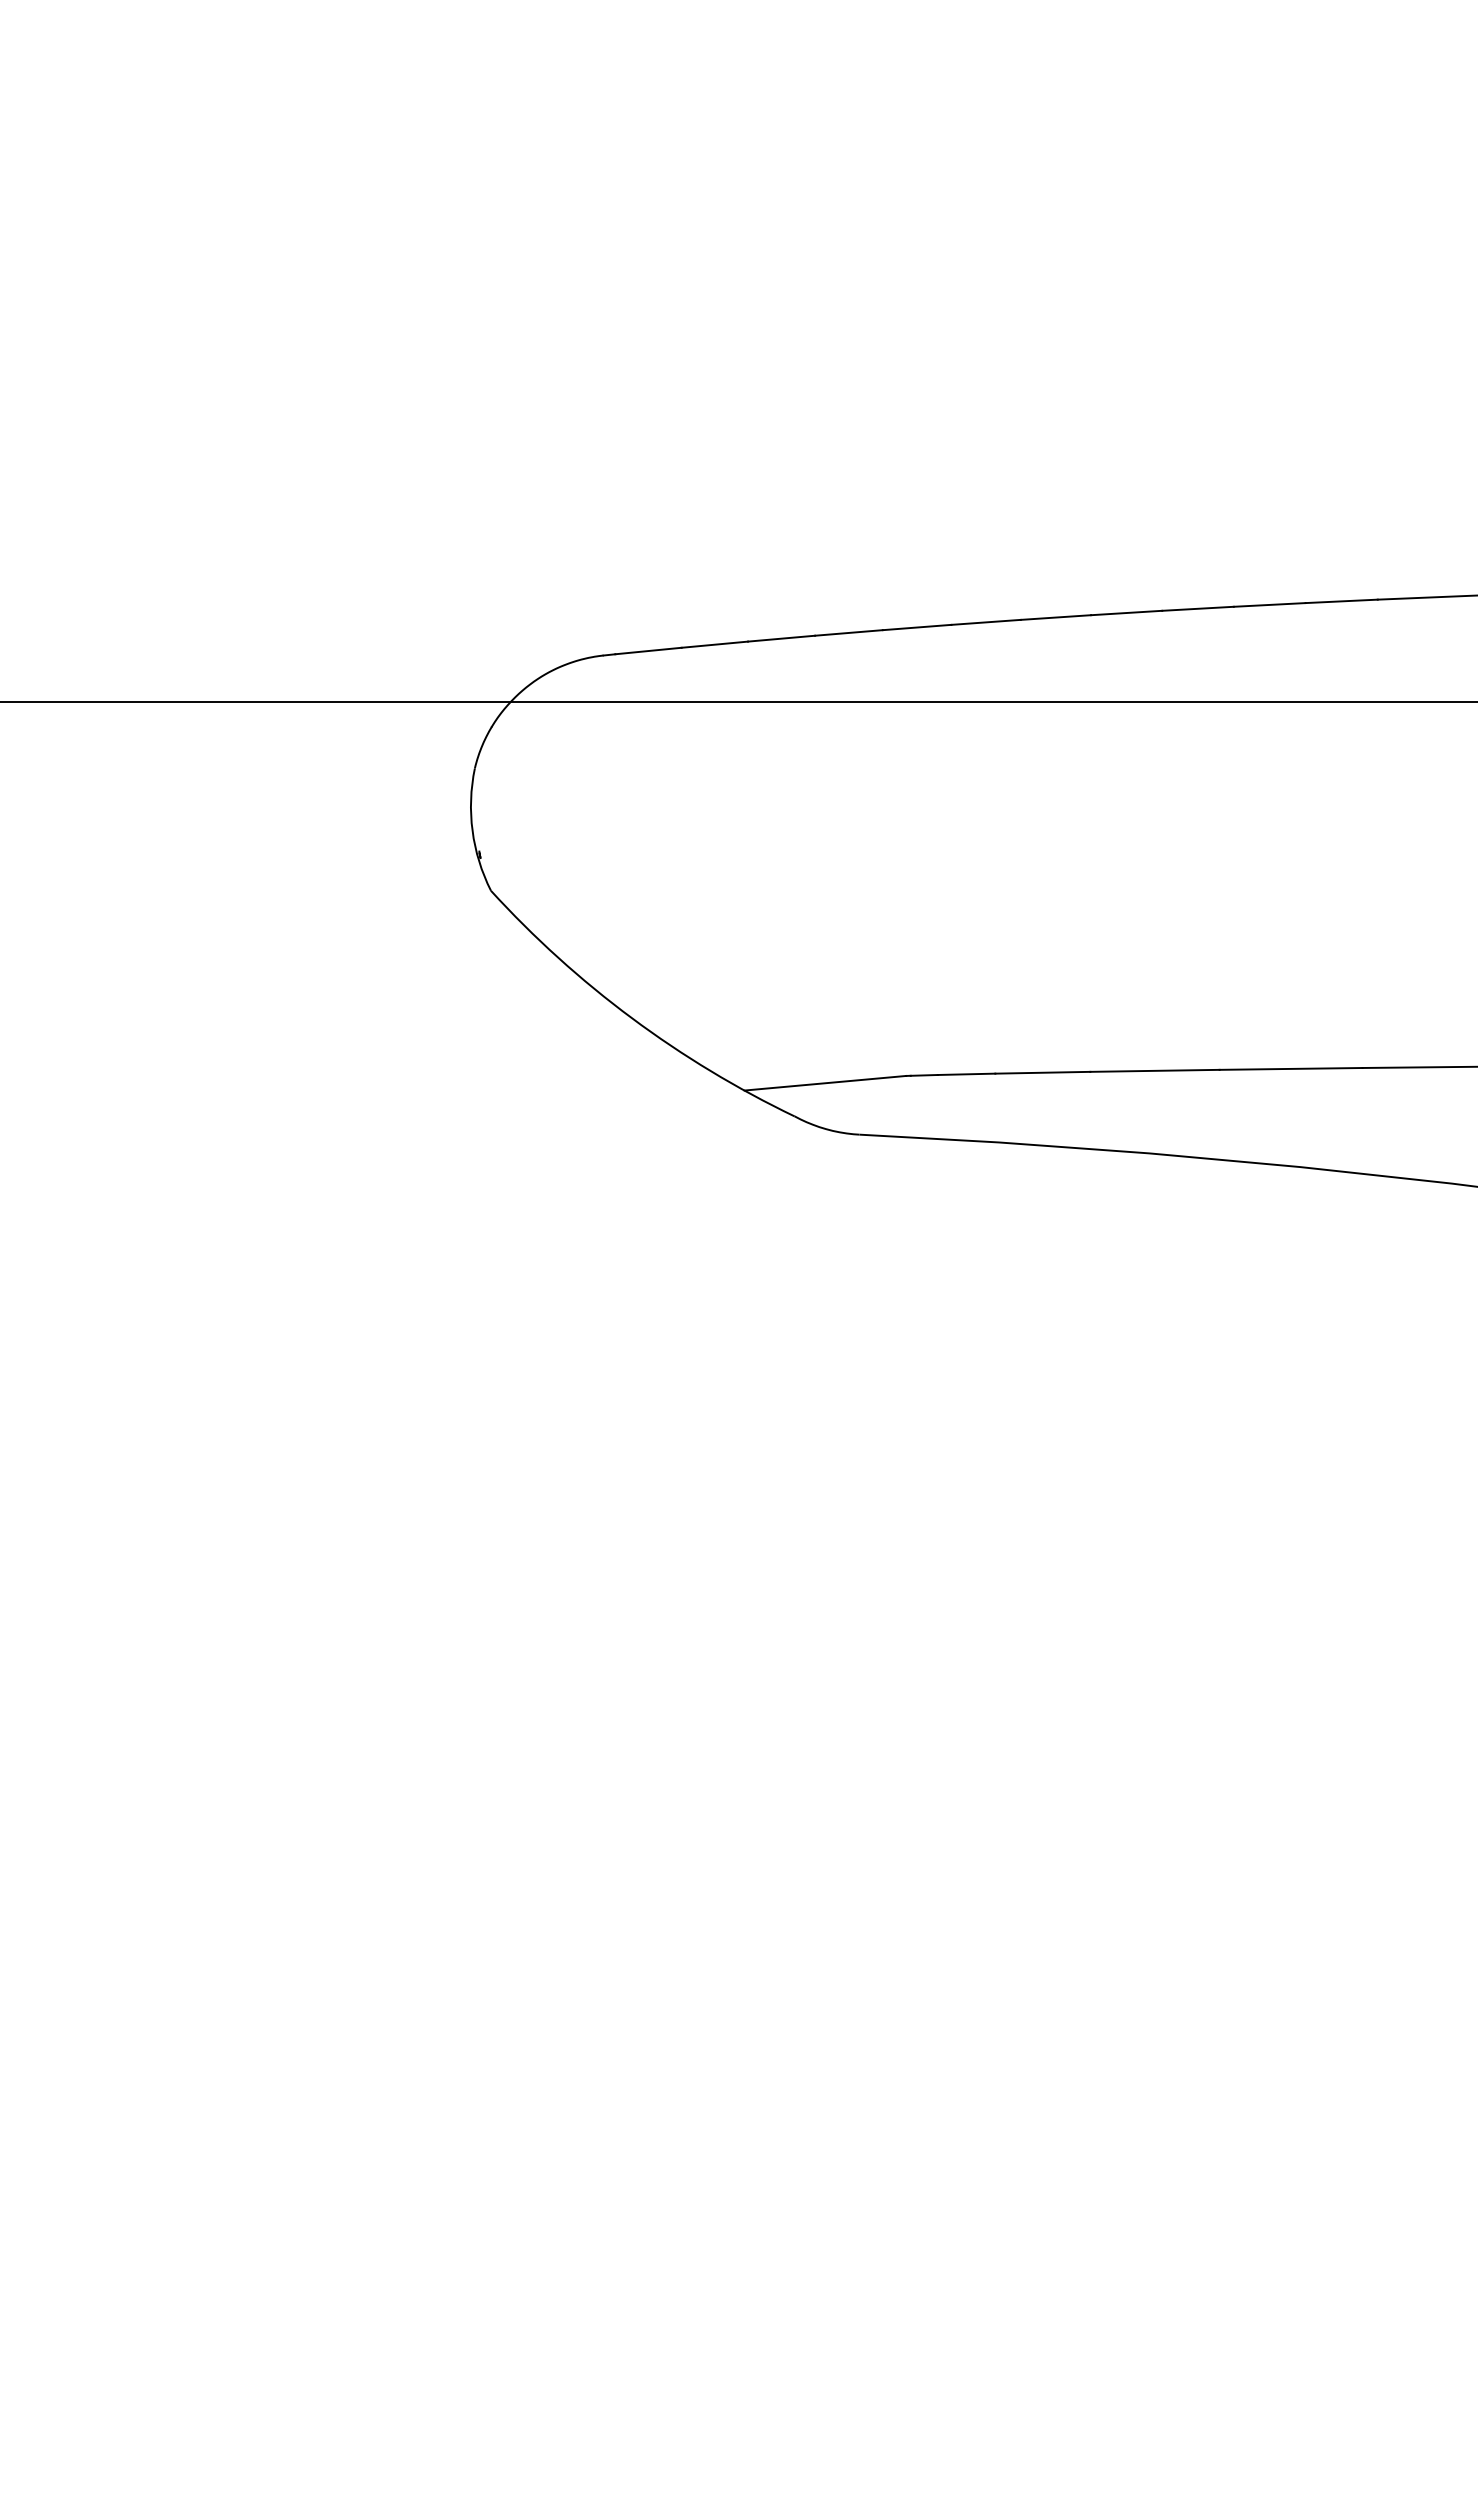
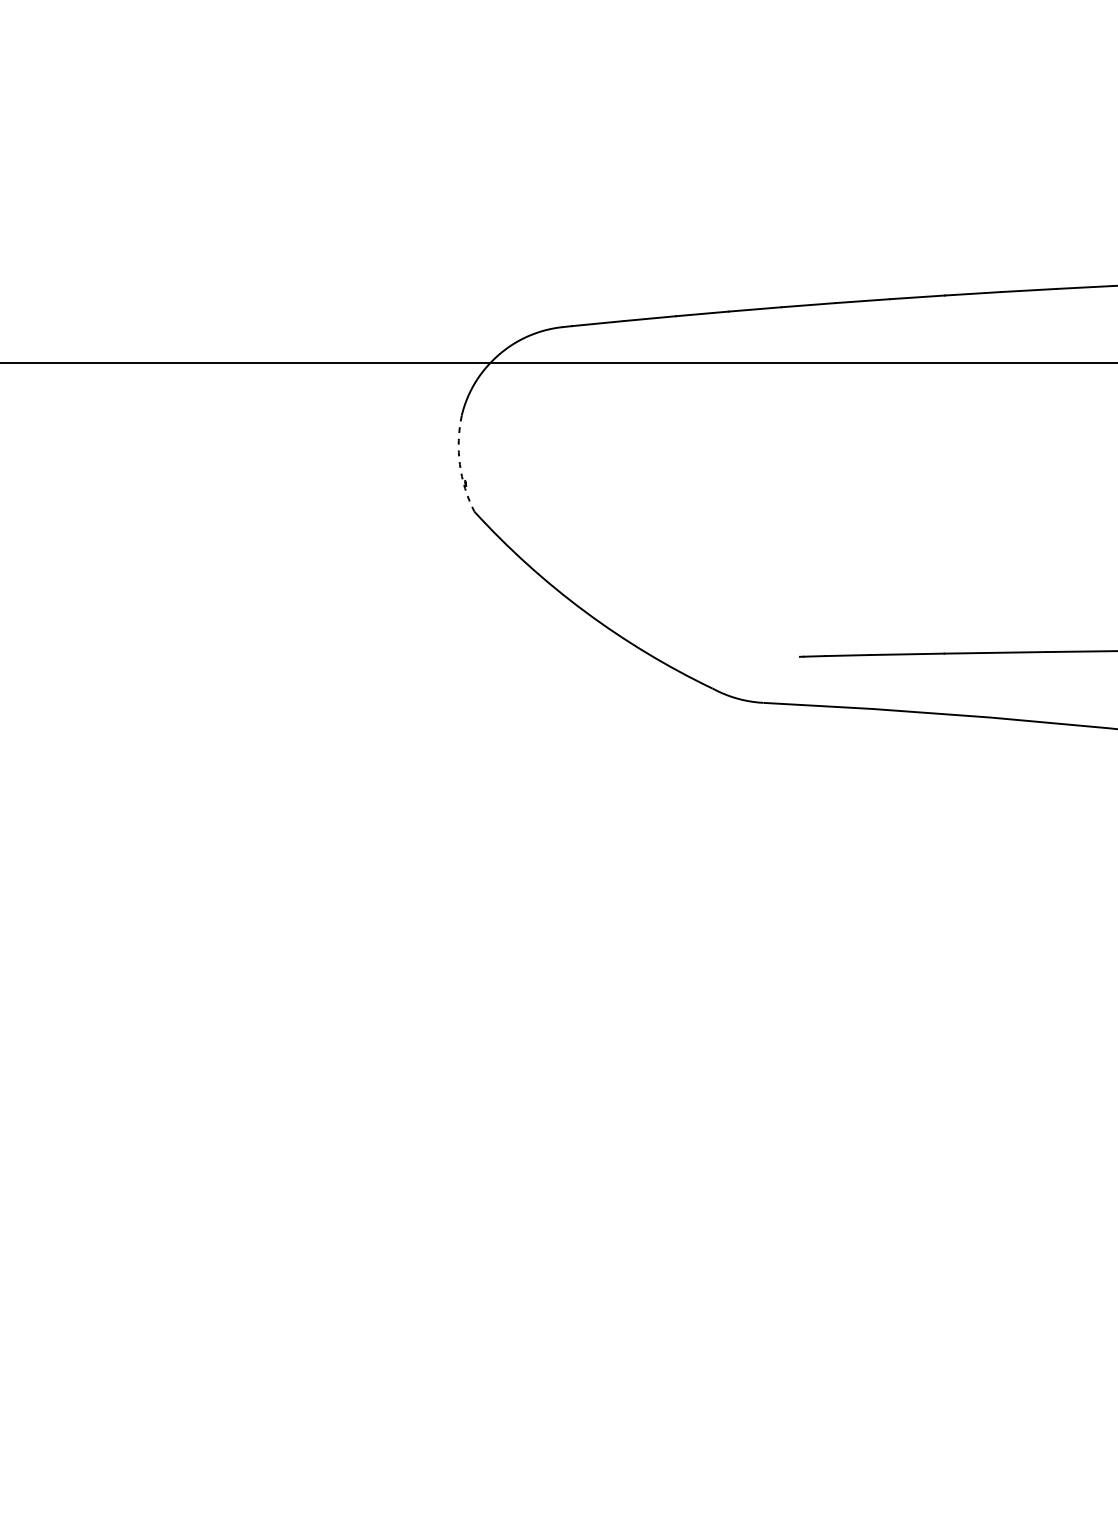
arc: (472, 830) -> (459, 464), solid -> dashed
line: (825, 1082) -> (736, 661), removed

